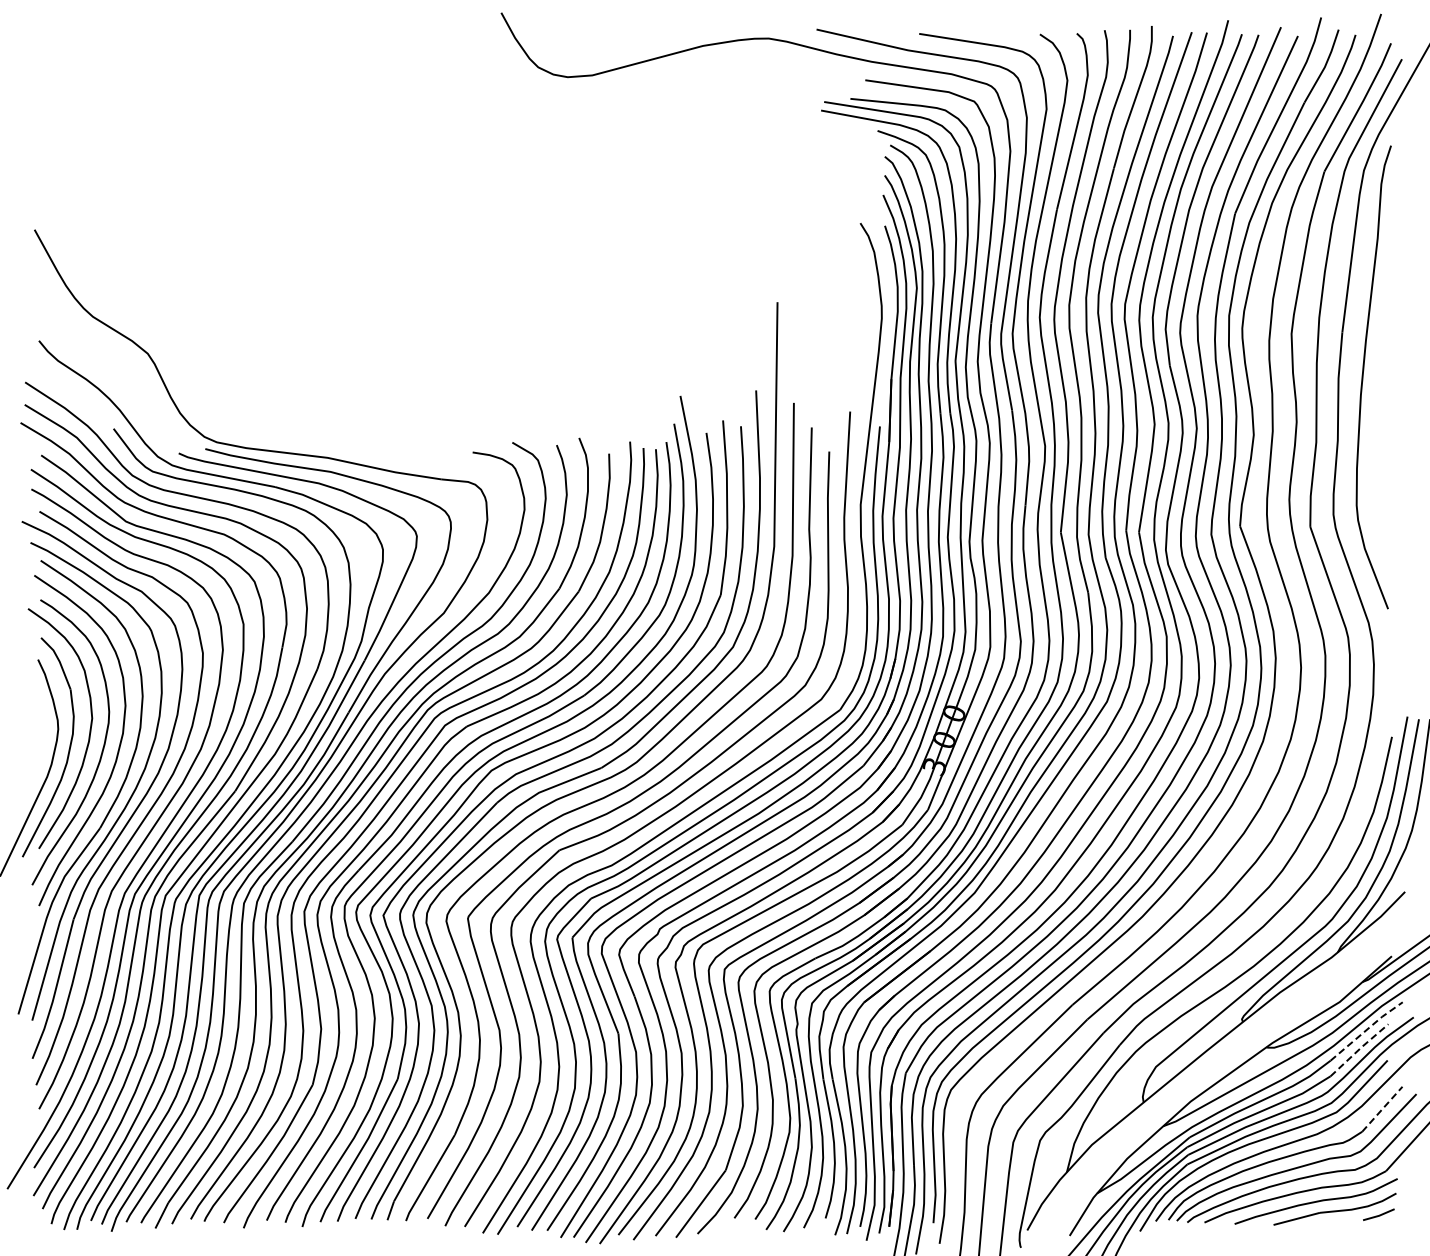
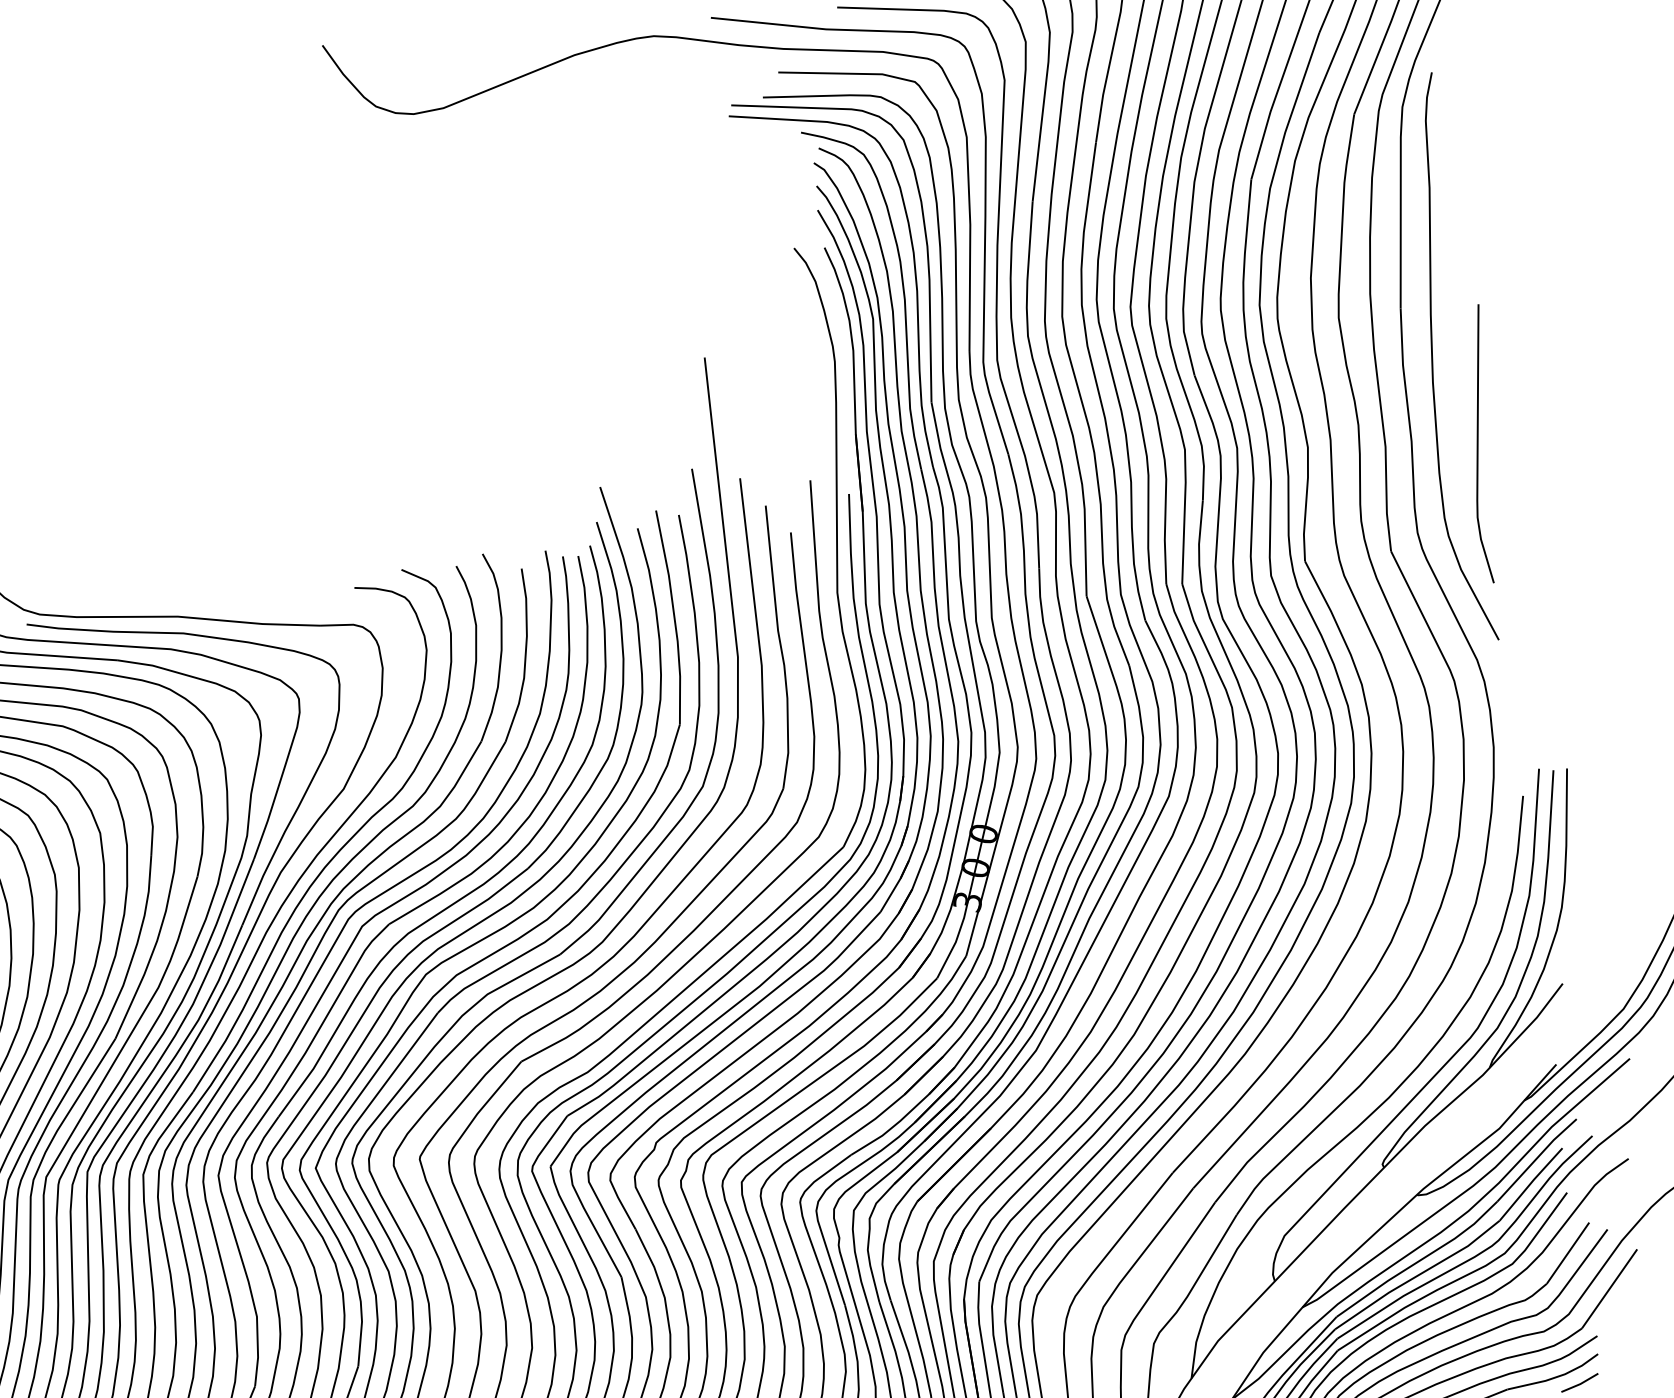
line: (1391, 449) -> (1478, 444), added
line: (1367, 1029) -> (1537, 1157), dashed -> solid
line: (1359, 1049) -> (1530, 1183), dashed -> solid
line: (1382, 1108) -> (1568, 1252), dashed -> solid

